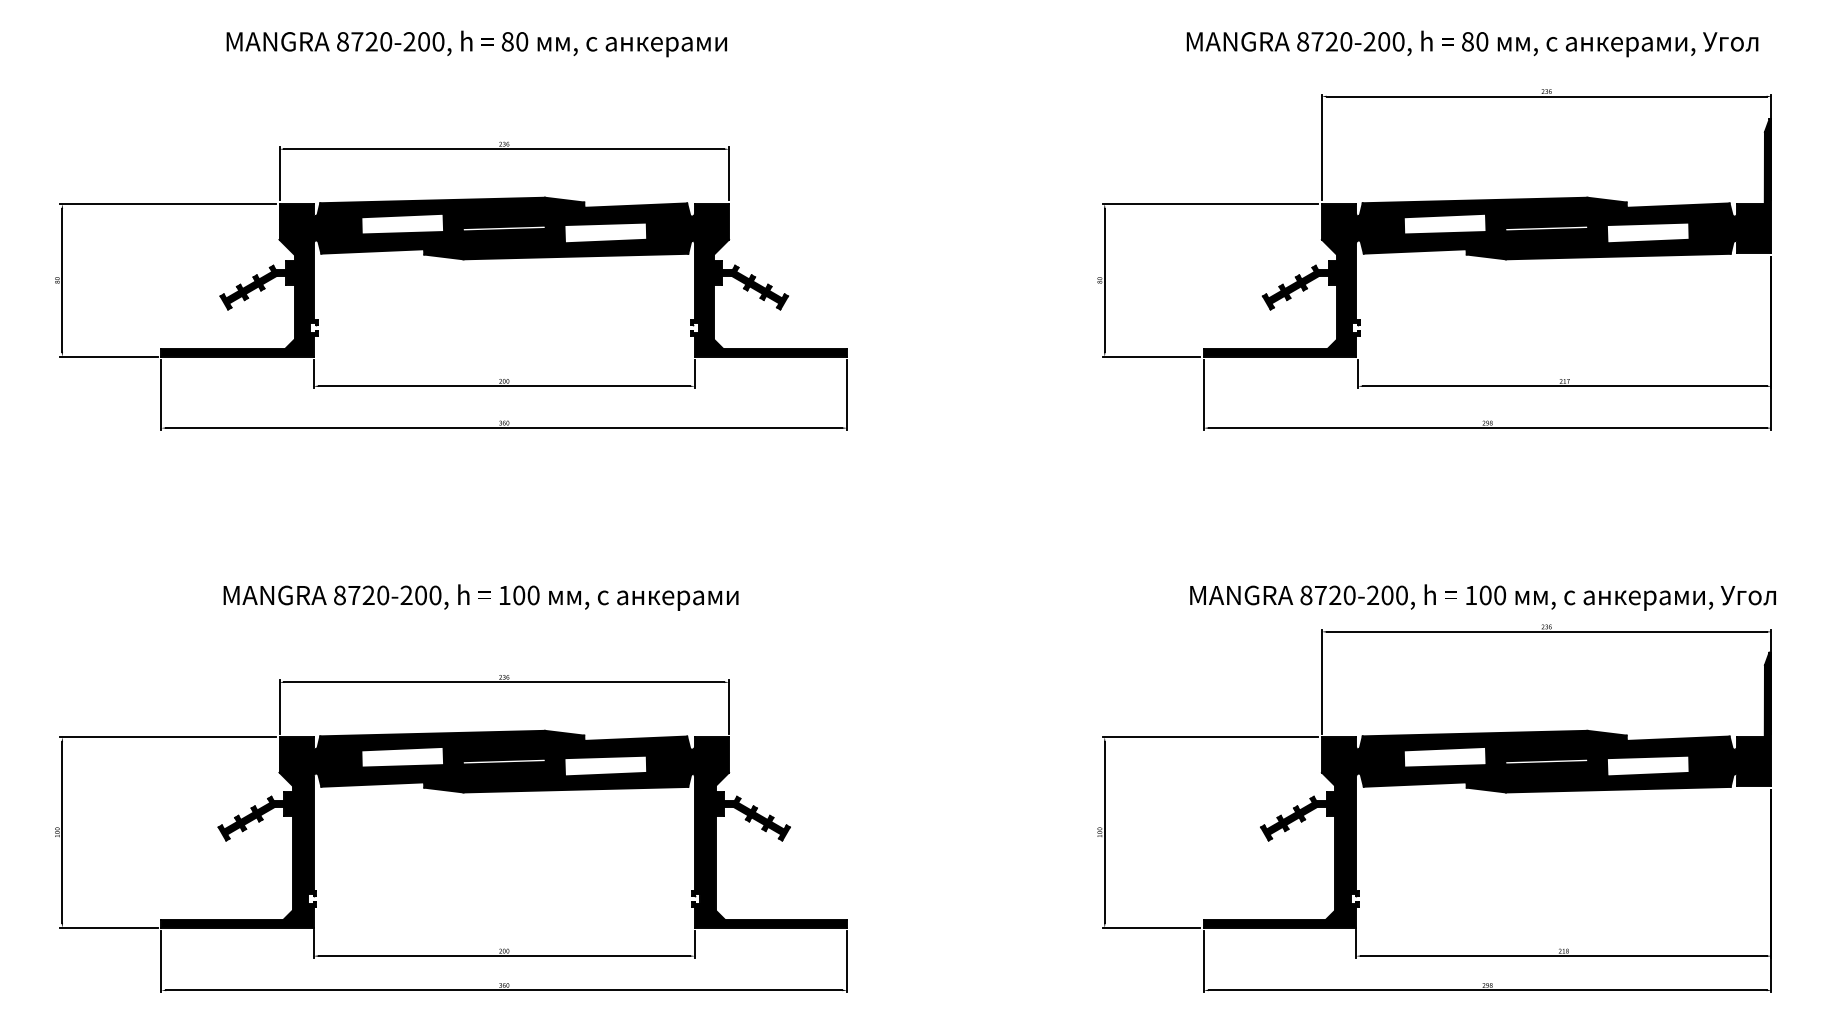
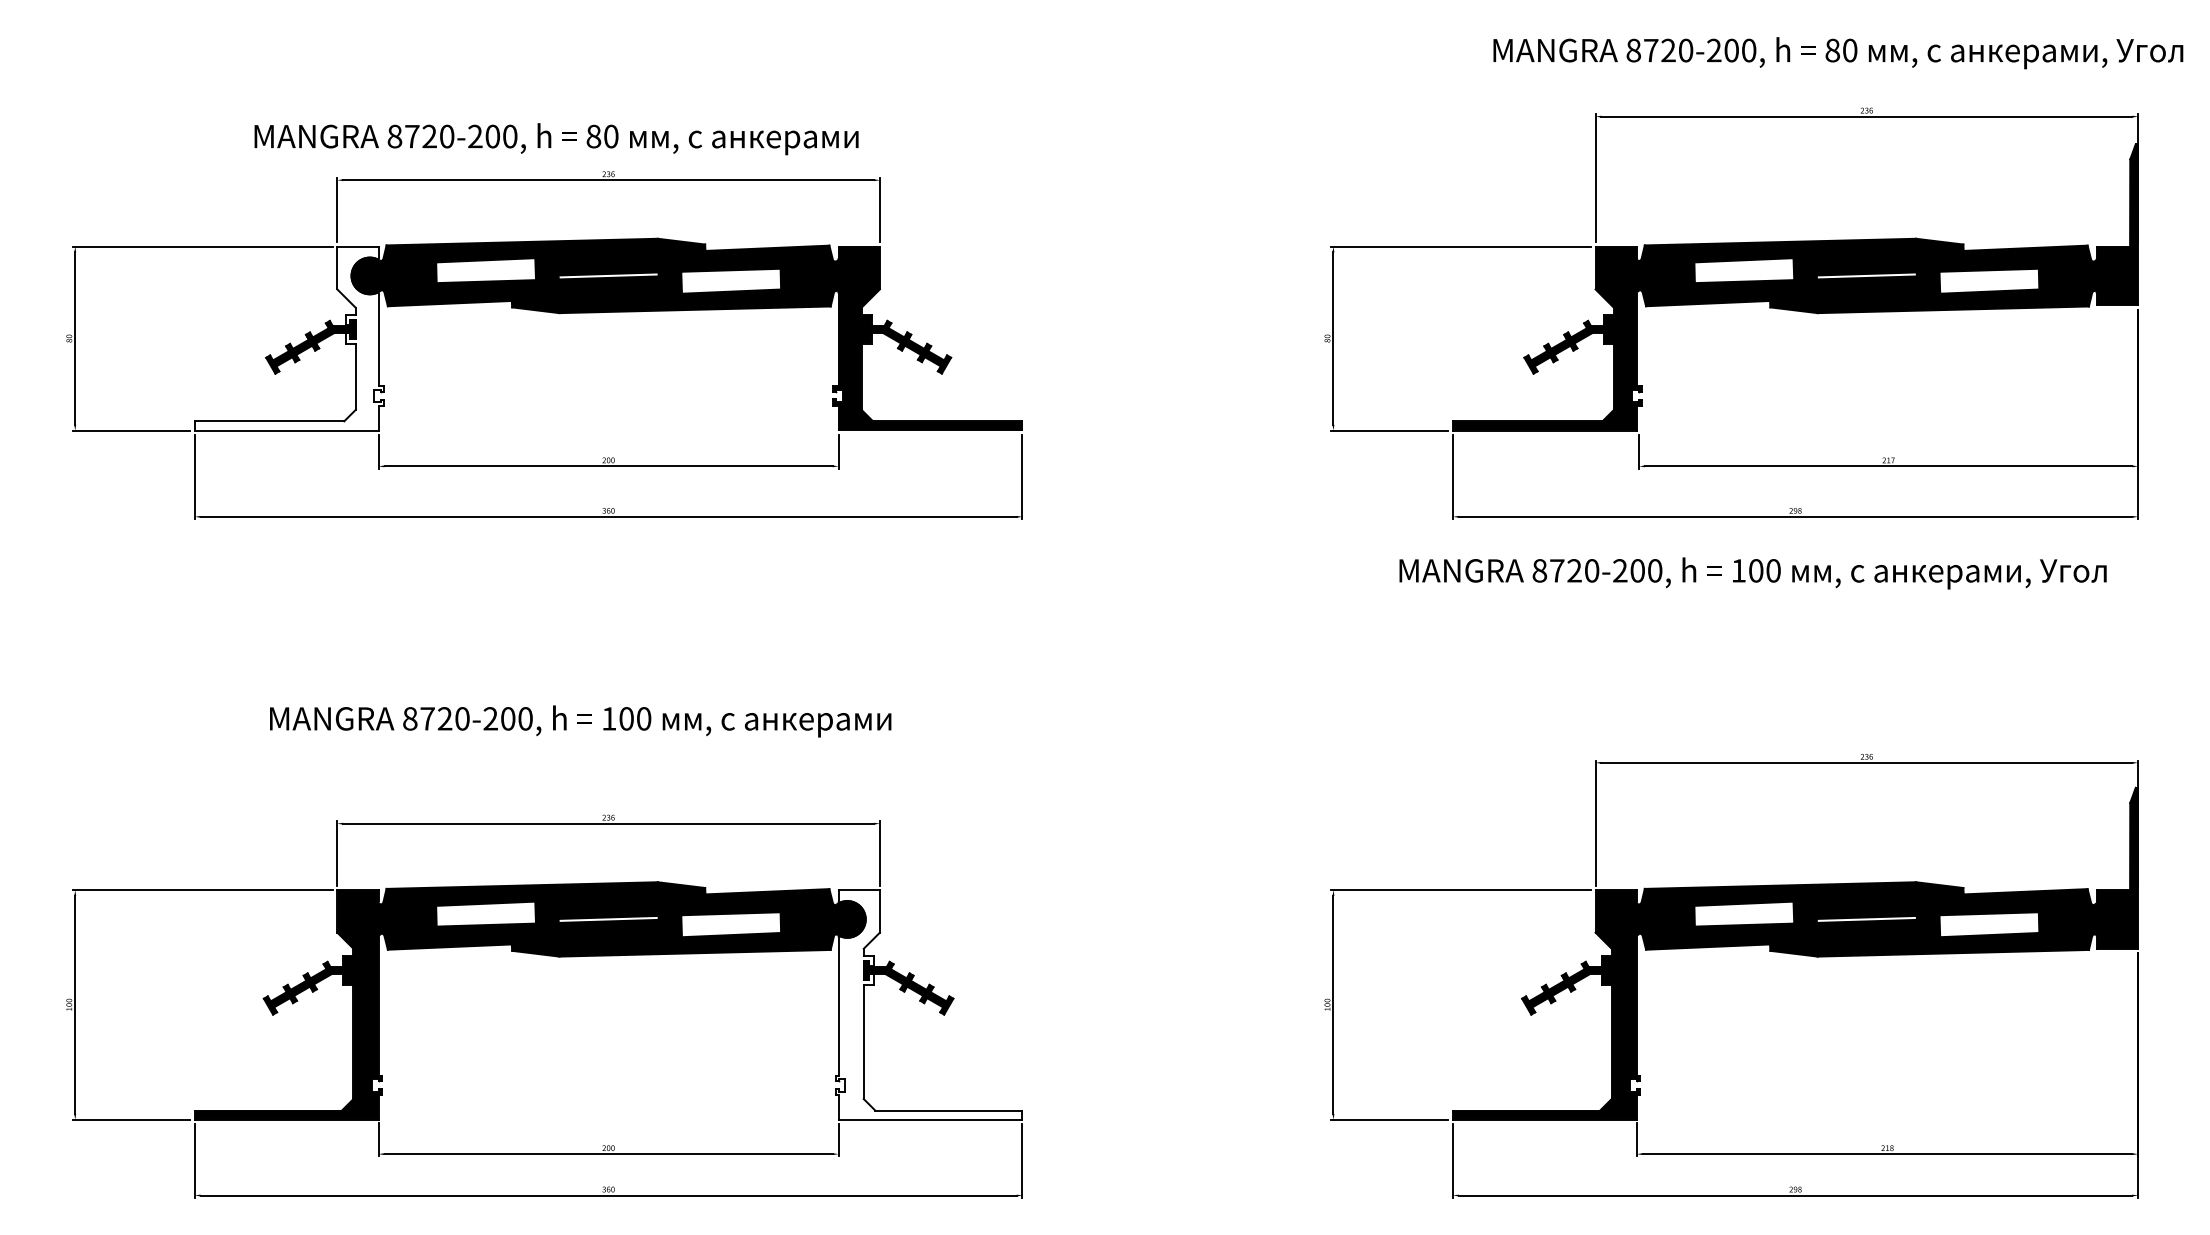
text: (476, 44) -> (556, 139), moved
text: (1472, 44) -> (1838, 53), moved
fill: (239, 280) -> (288, 338), removed
text: (1482, 597) -> (1752, 573), moved
fill: (769, 832) -> (928, 1004), removed

